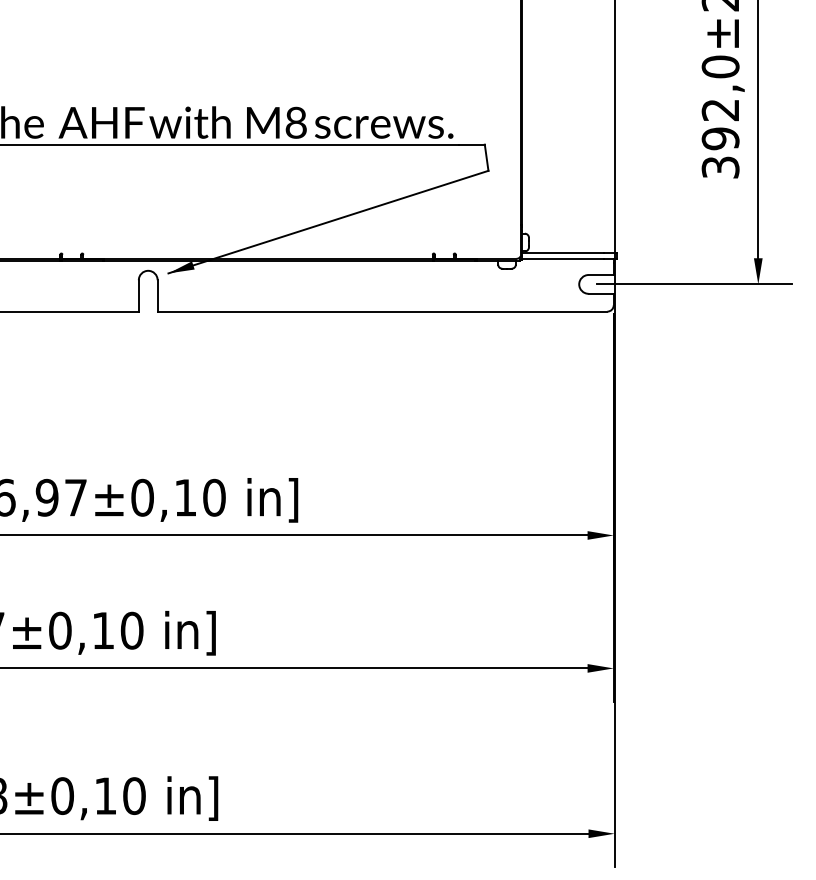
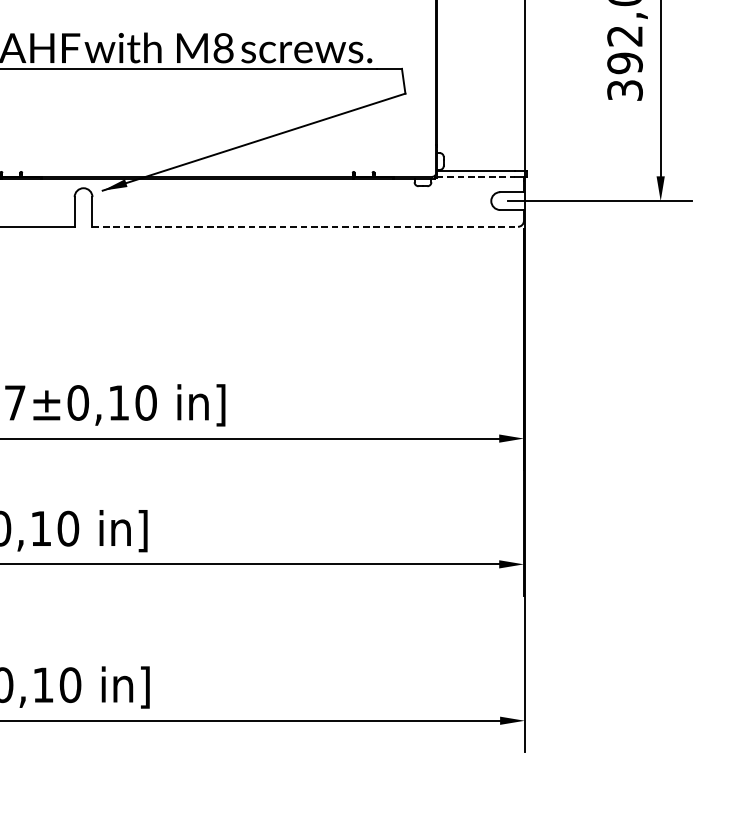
line: (563, 259) -> (476, 177), solid -> dashed
line: (382, 311) -> (305, 226), solid -> dashed

